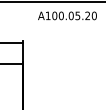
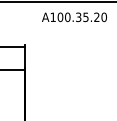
text: (71, 15) -> (78, 16), A100.05.20 -> A100.35.20

